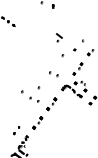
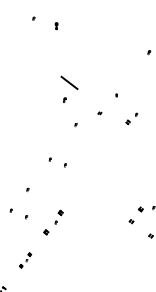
part: (58, 37) -> (67, 88), size x1.6
part: (74, 80) -> (99, 174), removed
part: (37, 122) -> (24, 259), size x0.6

